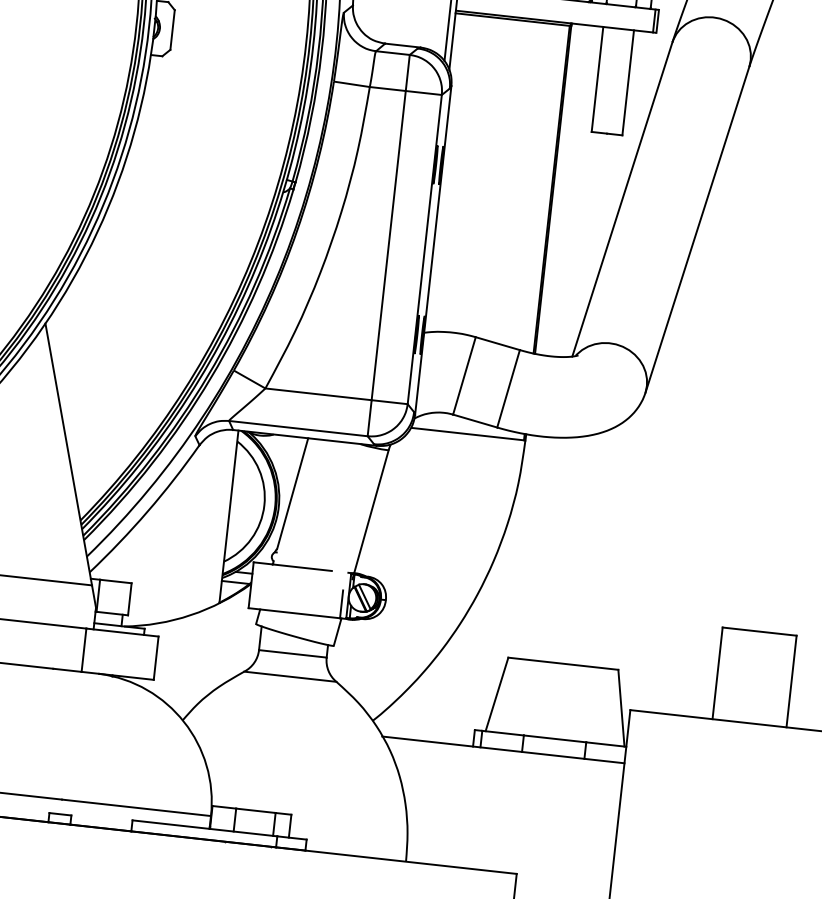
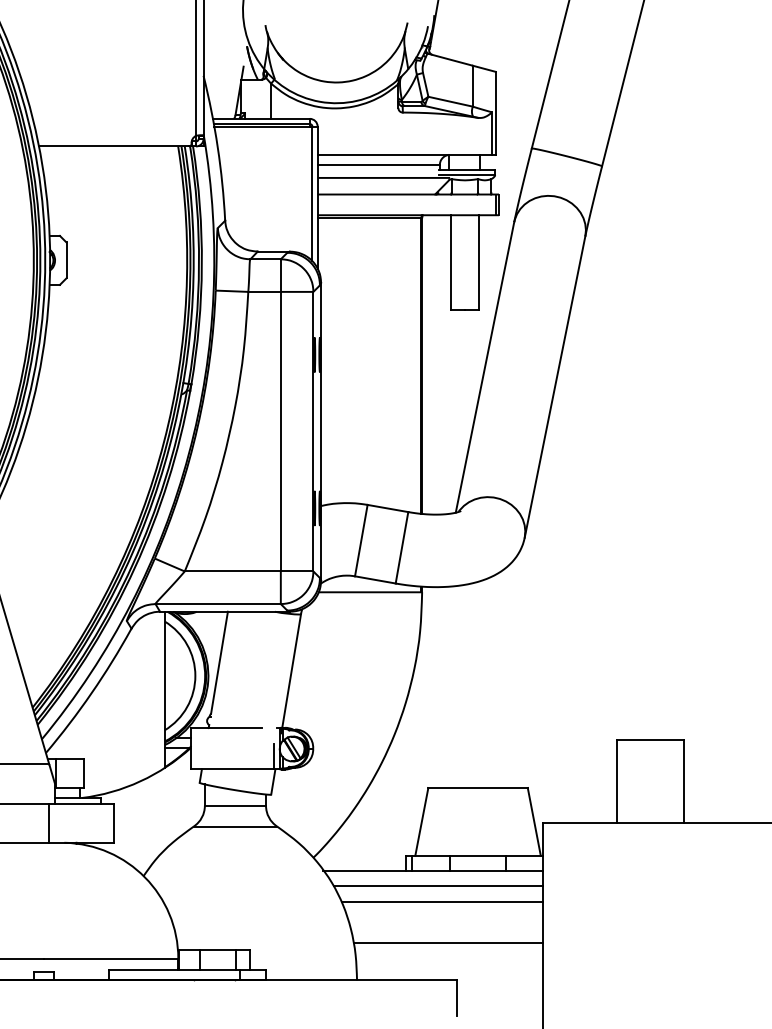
line: (506, 767) -> (437, 886), added
line: (509, 784) -> (441, 901), added
line: (510, 832) -> (447, 943), added

